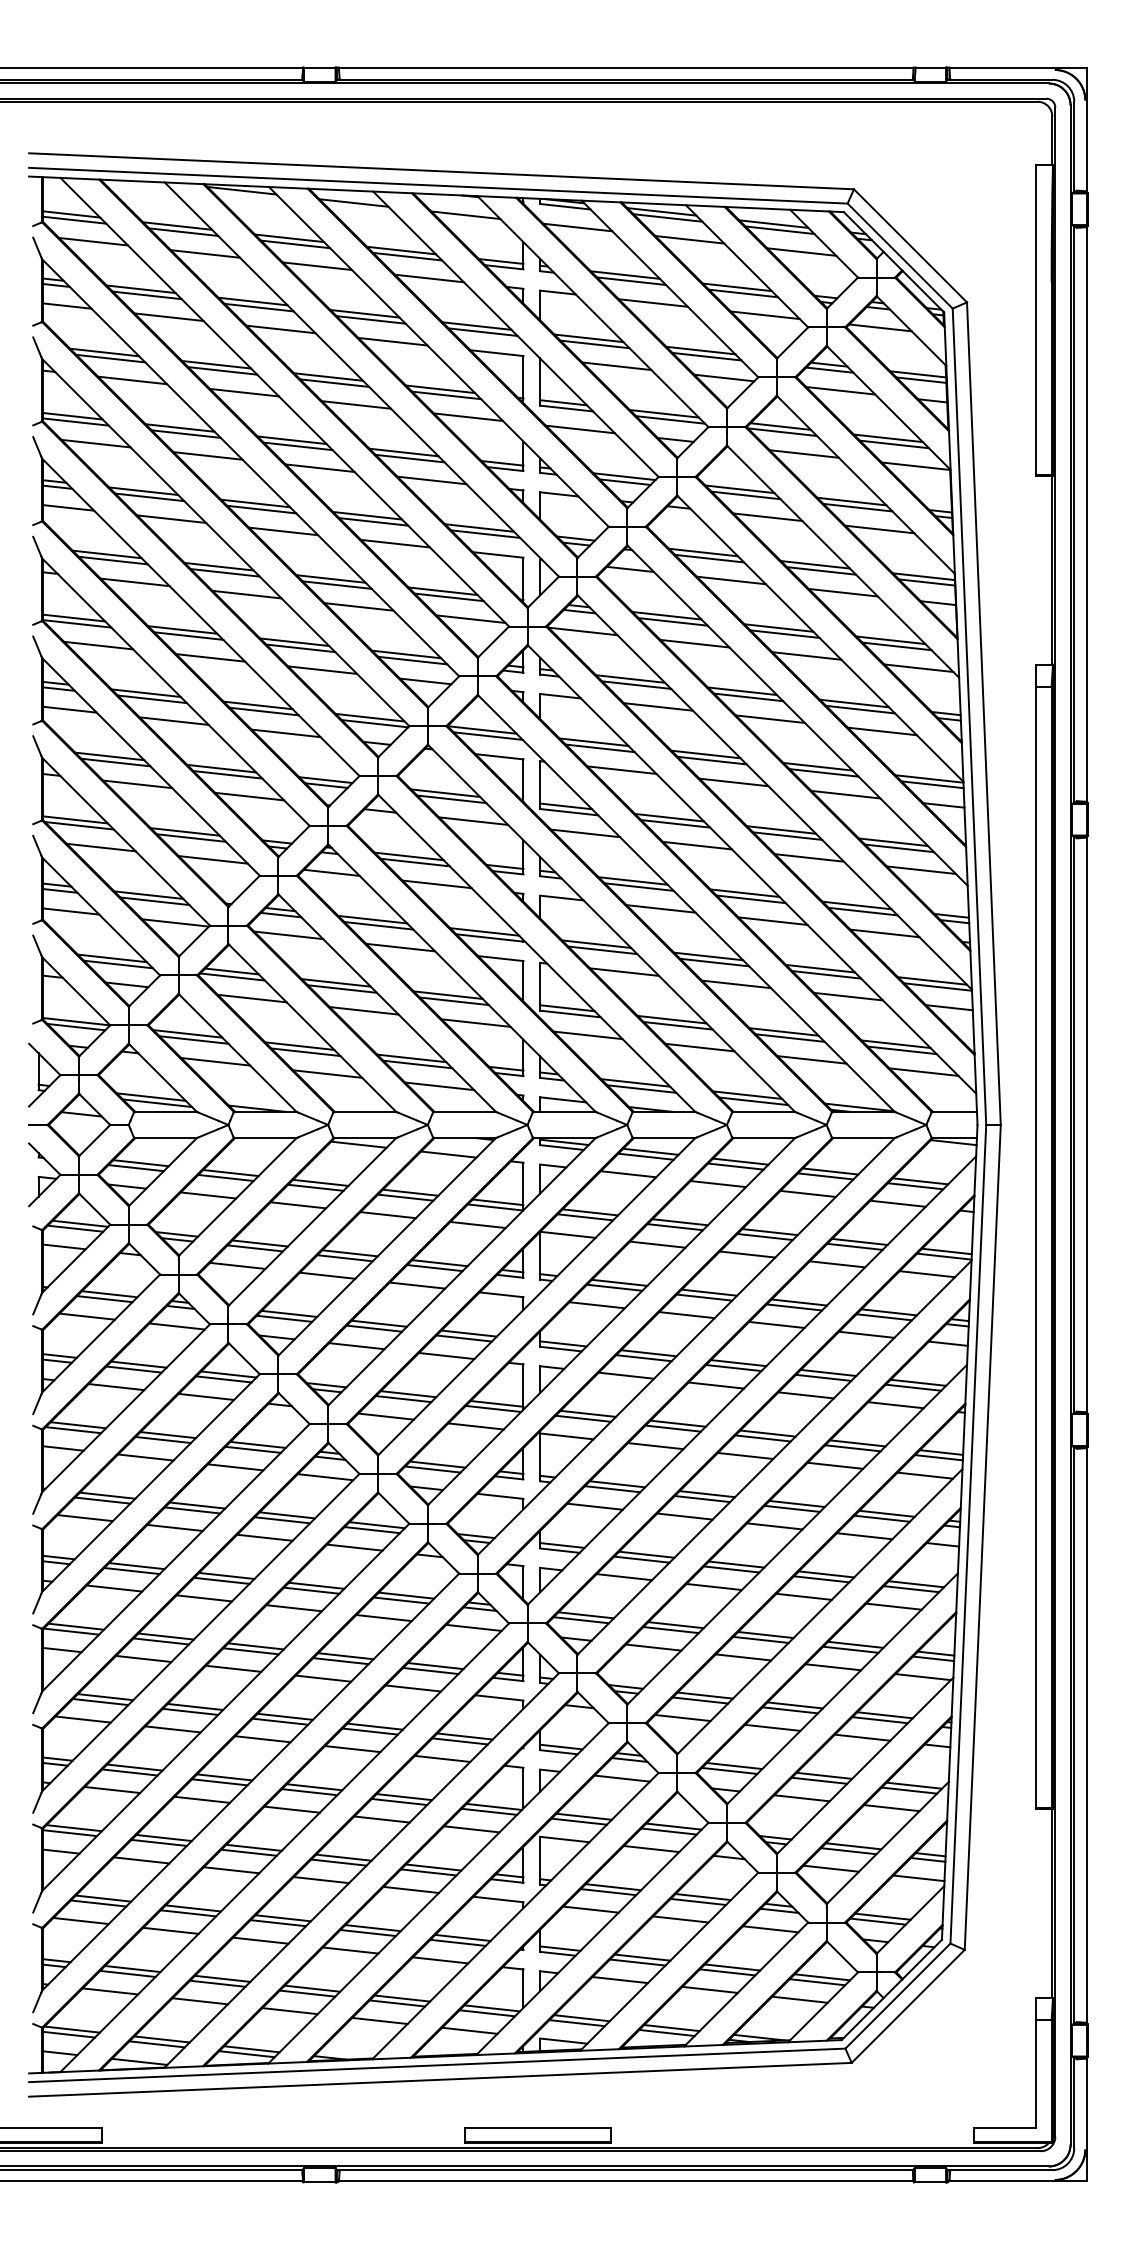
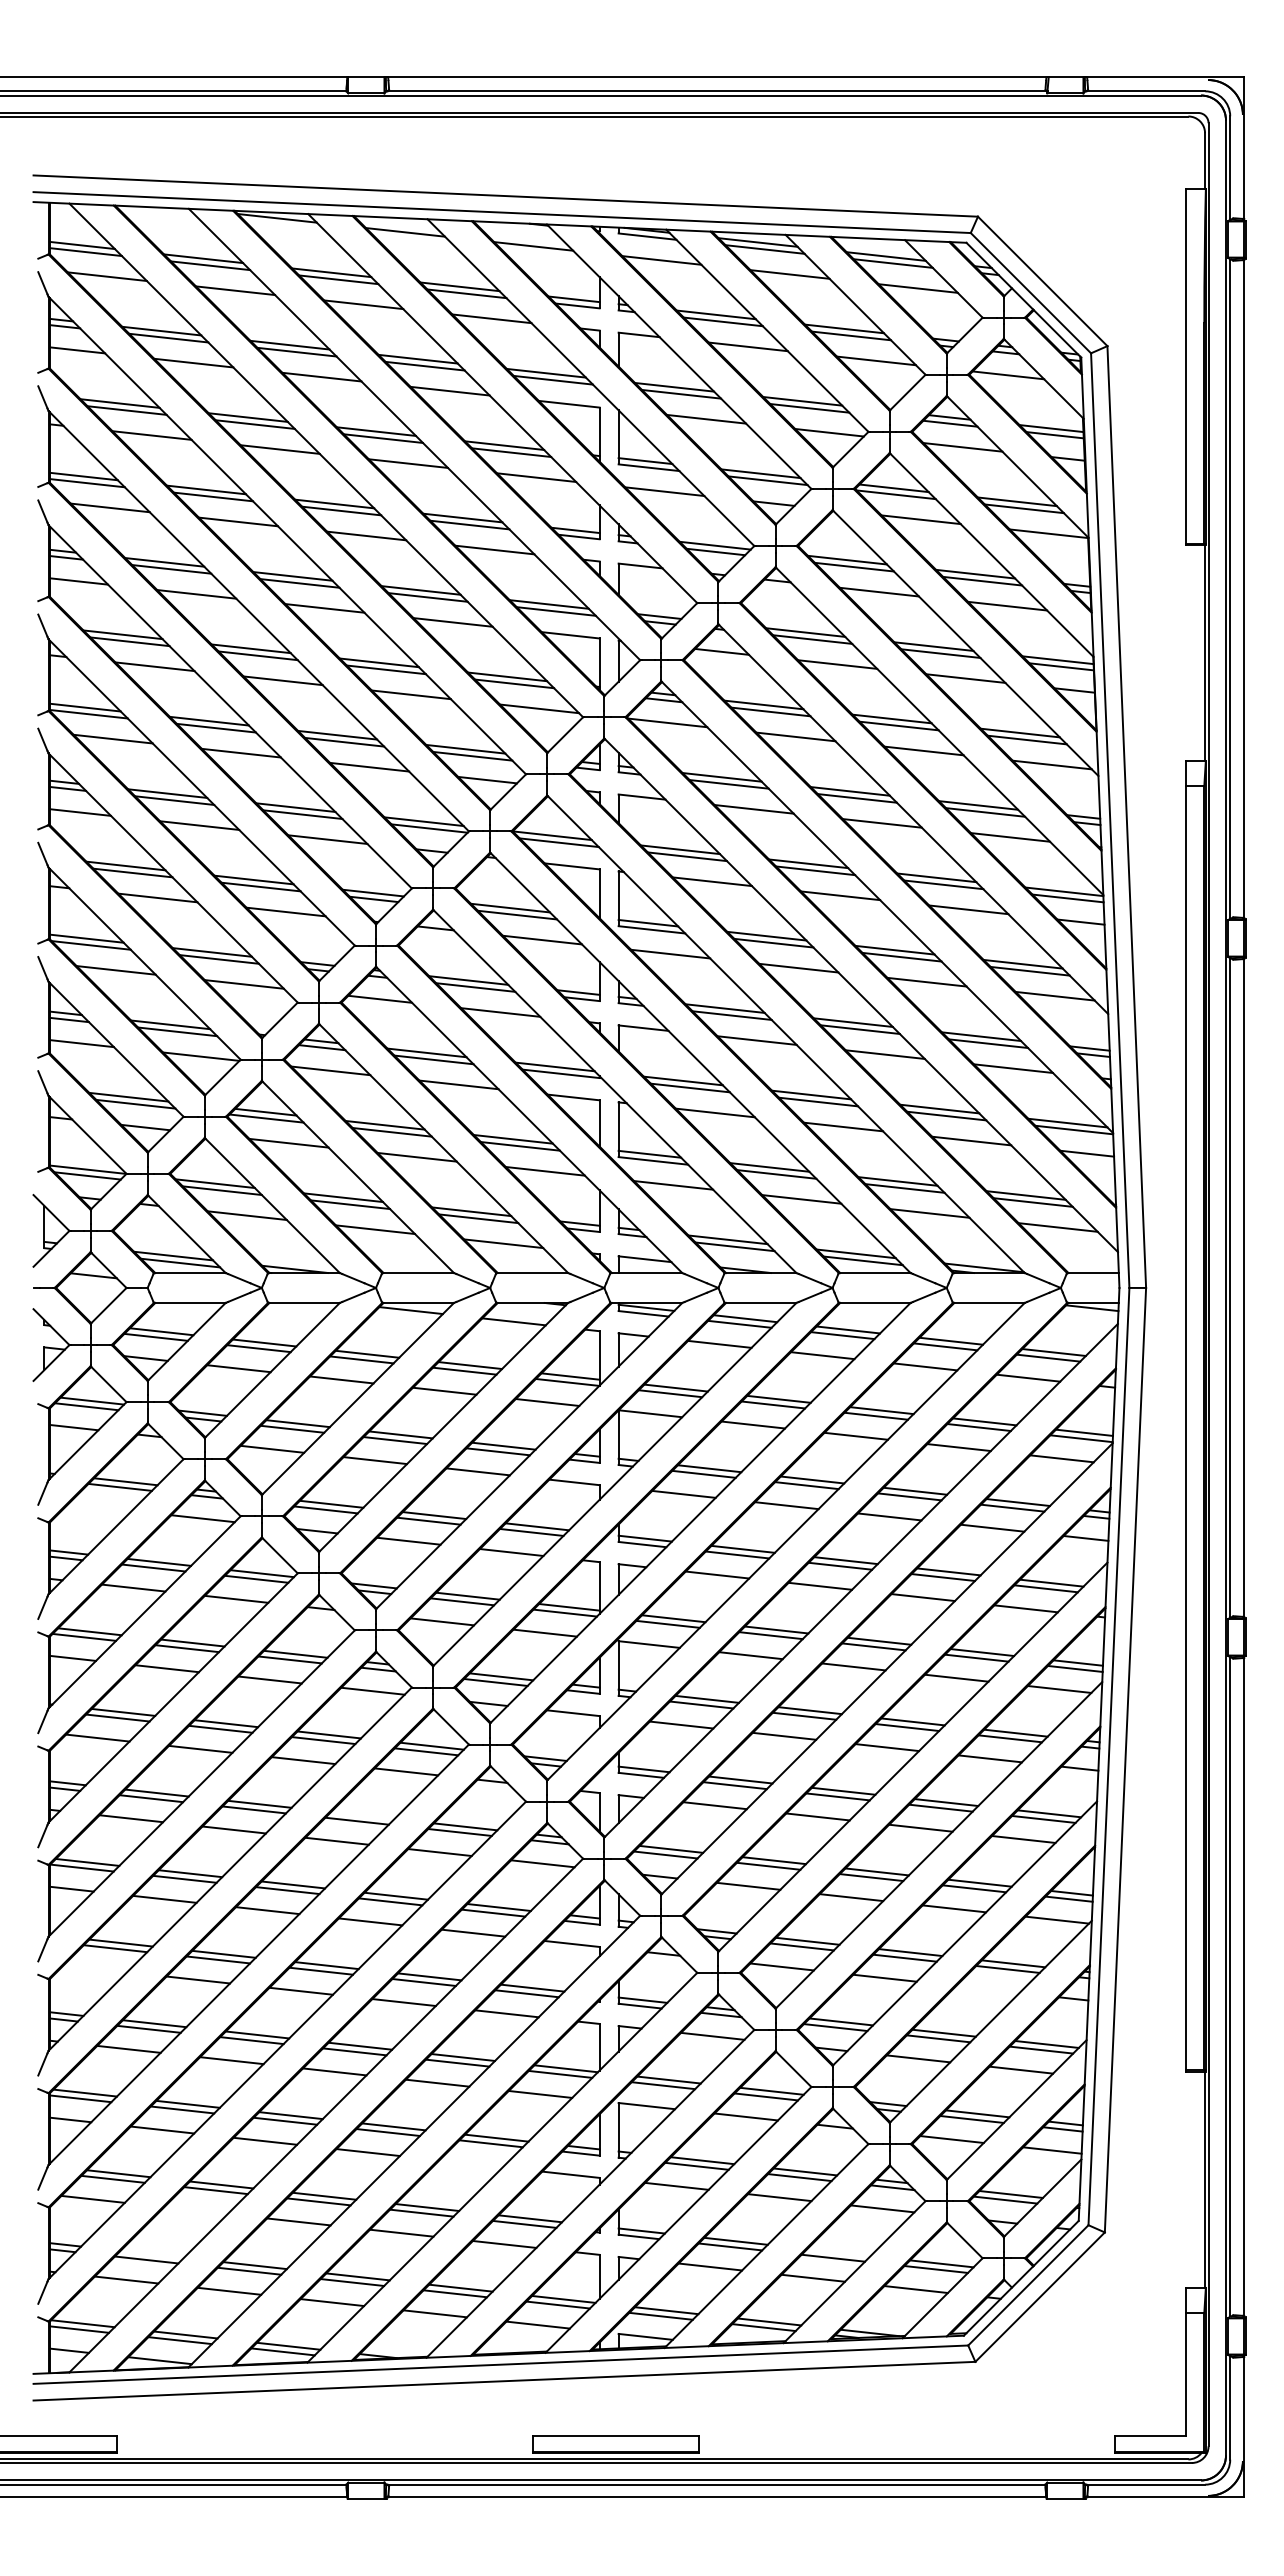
line: (86, 1315) -> (99, 1506), removed
line: (316, 1585) -> (362, 1815), removed
line: (83, 1719) -> (95, 1968), removed
line: (862, 1737) -> (987, 1989), removed
line: (410, 1889) -> (470, 2163), removed
line: (170, 1930) -> (195, 2210), removed
line: (732, 1967) -> (838, 2252), removed
line: (132, 1968) -> (152, 2253), removed

